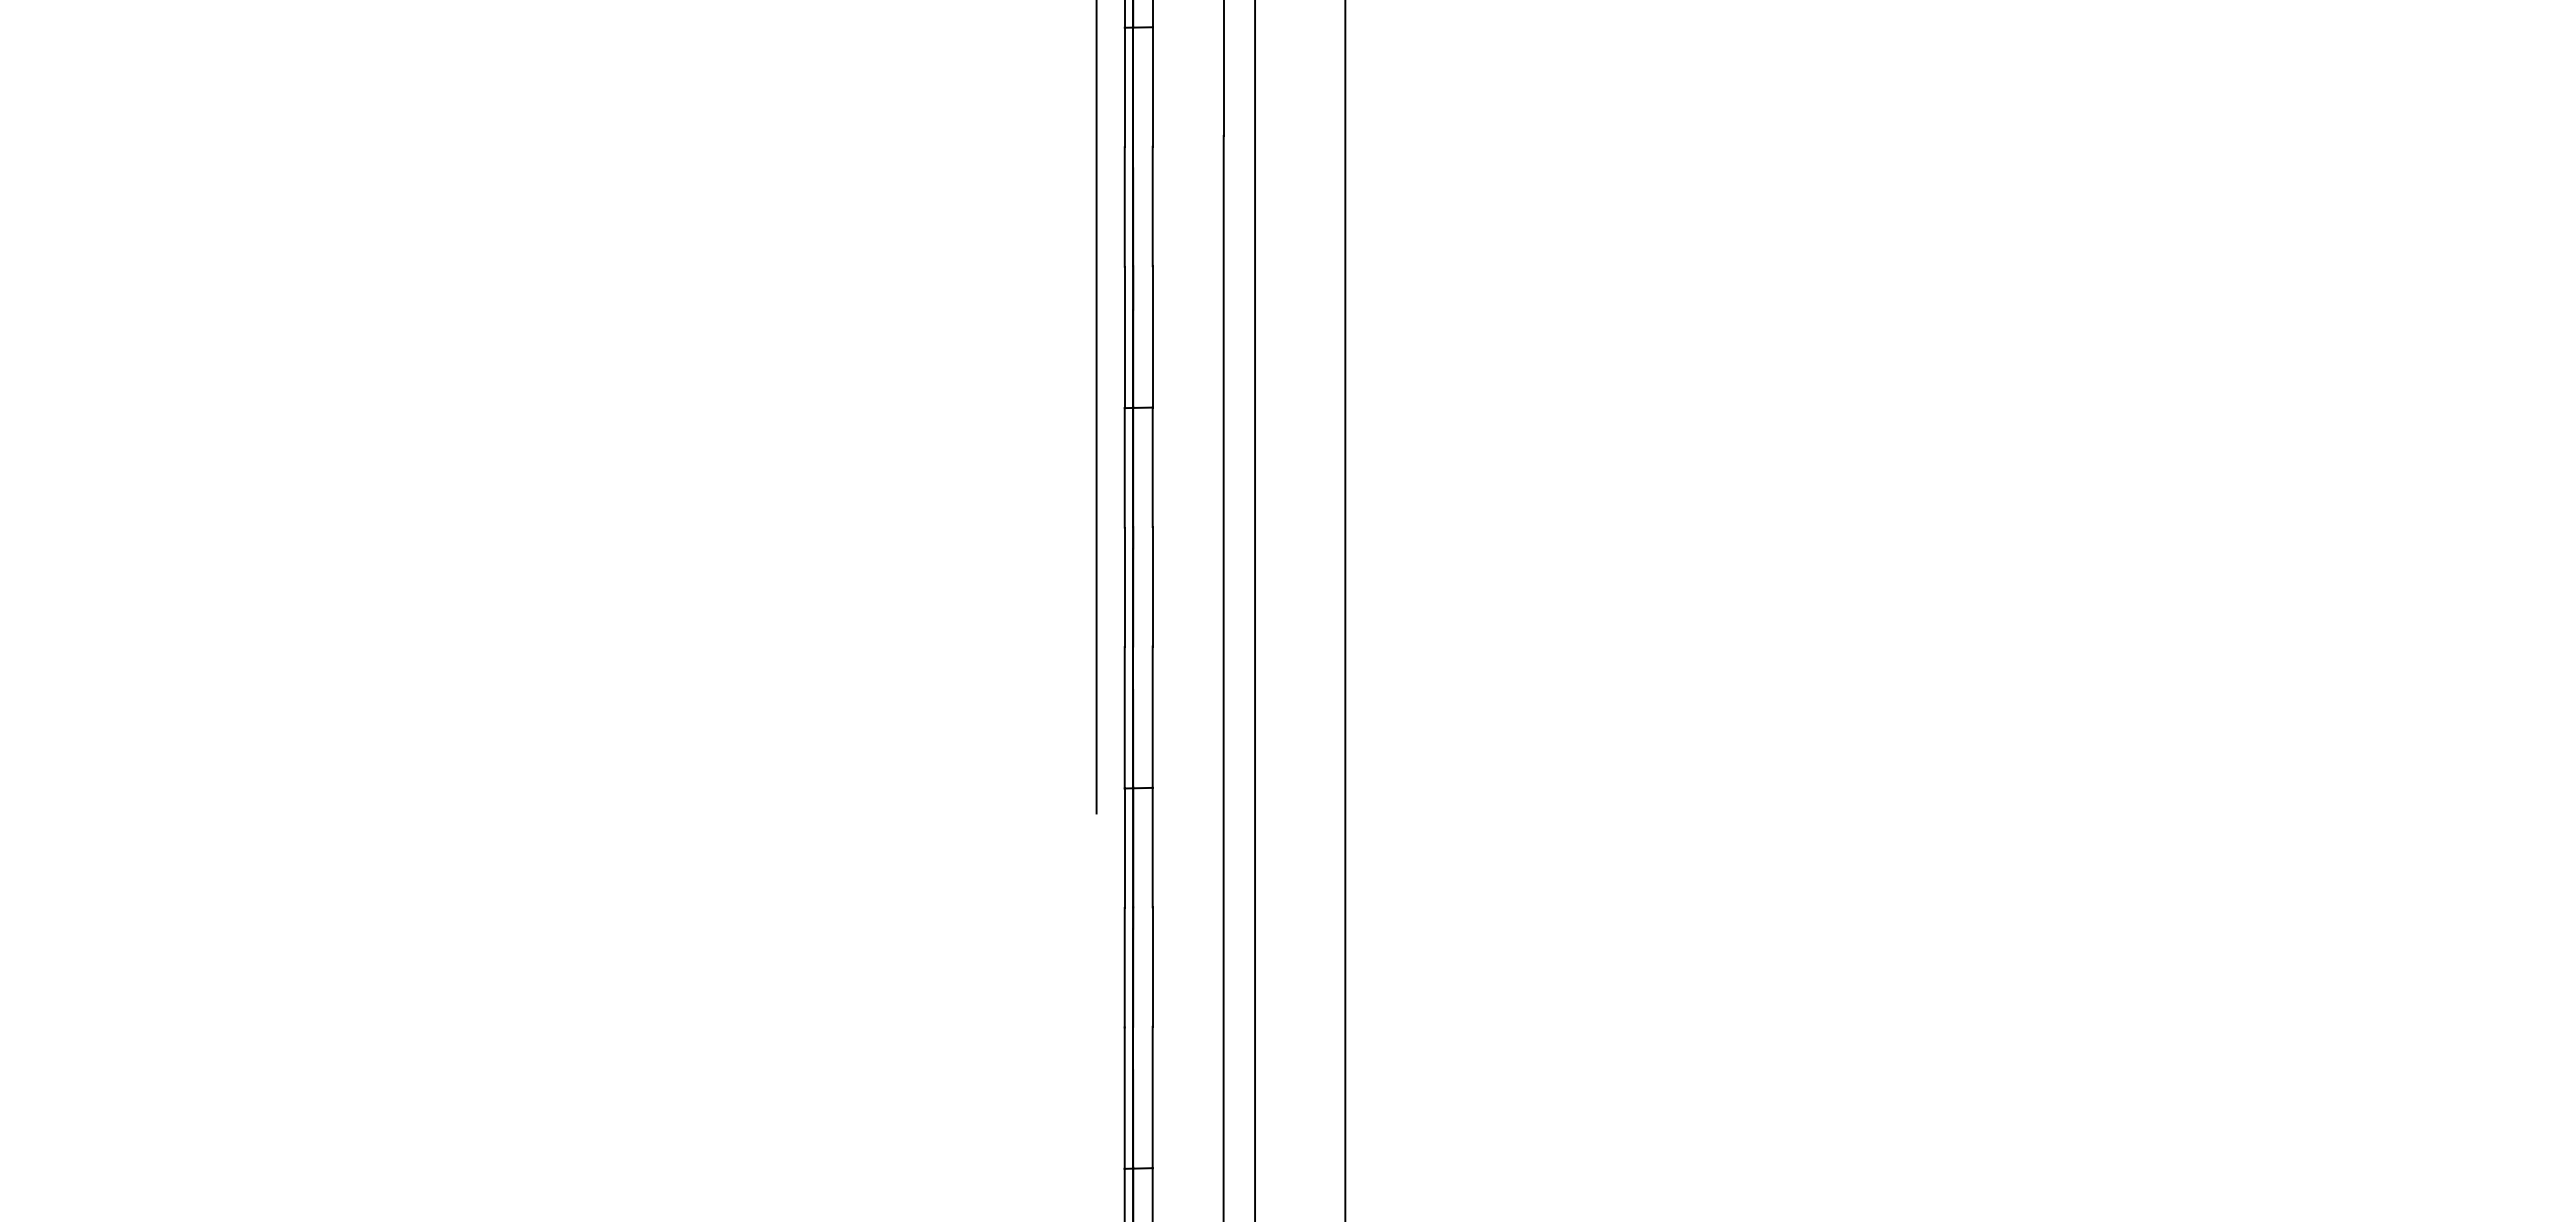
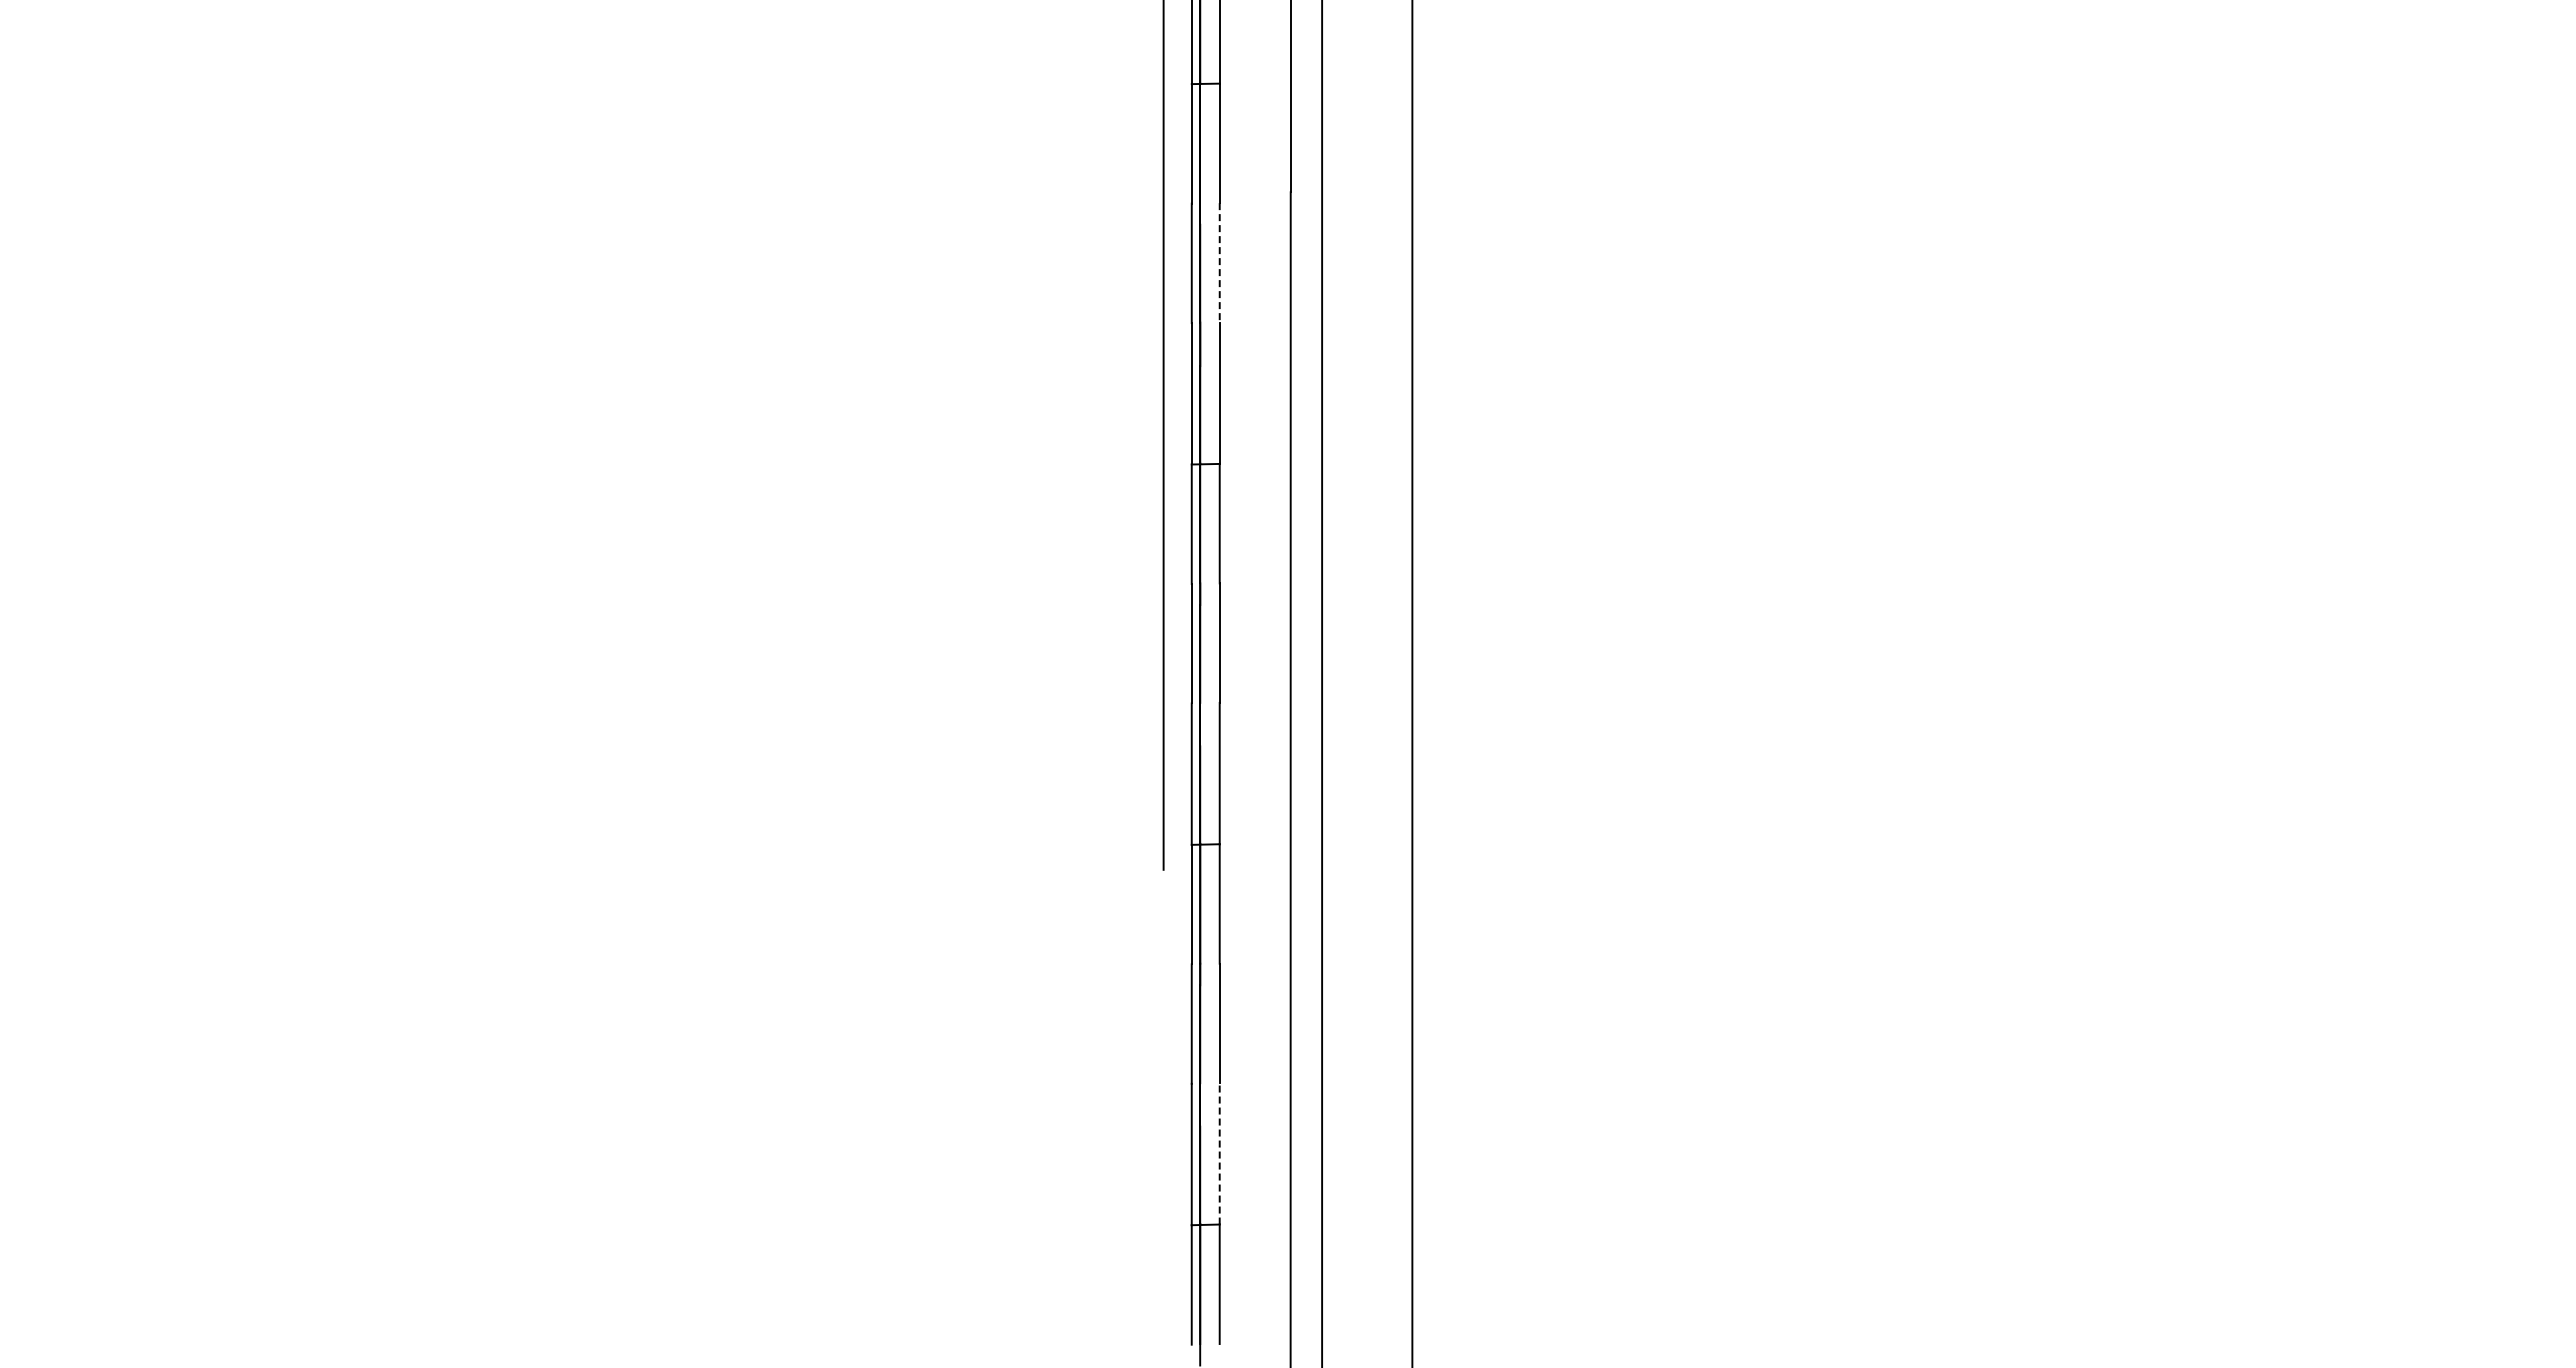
line: (1152, 206) -> (1219, 262), solid -> dashed
line: (1152, 1097) -> (1219, 1153), solid -> dashed

